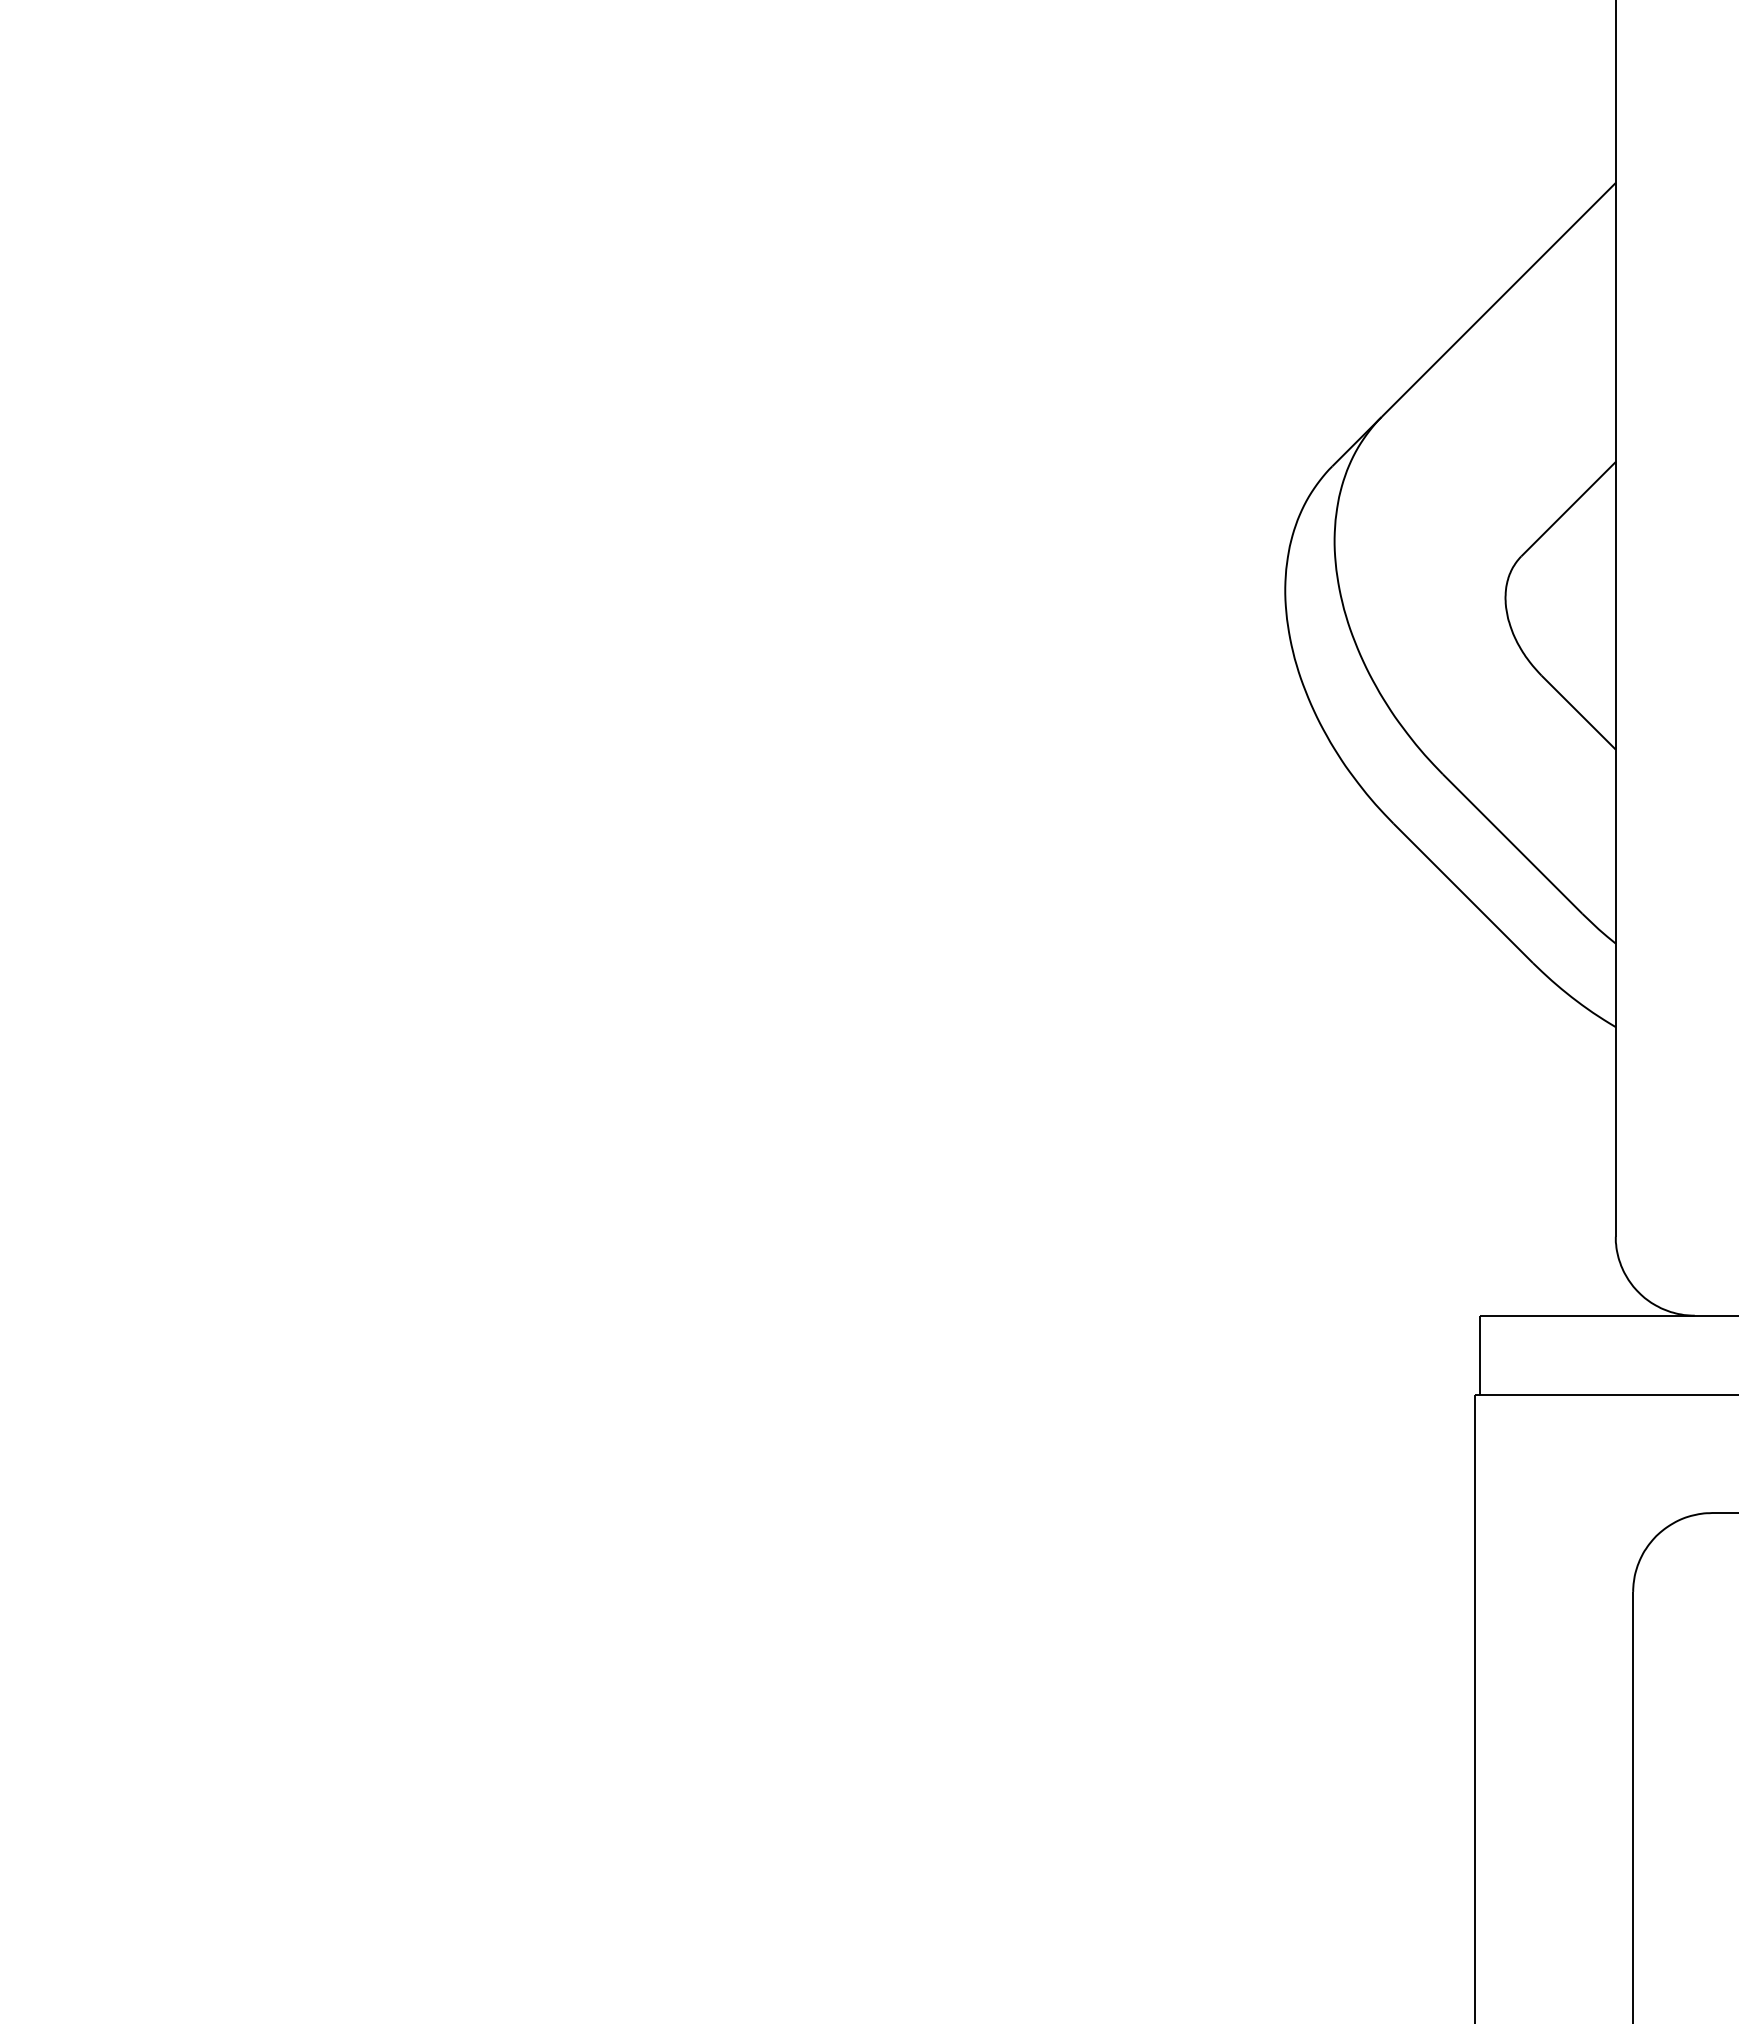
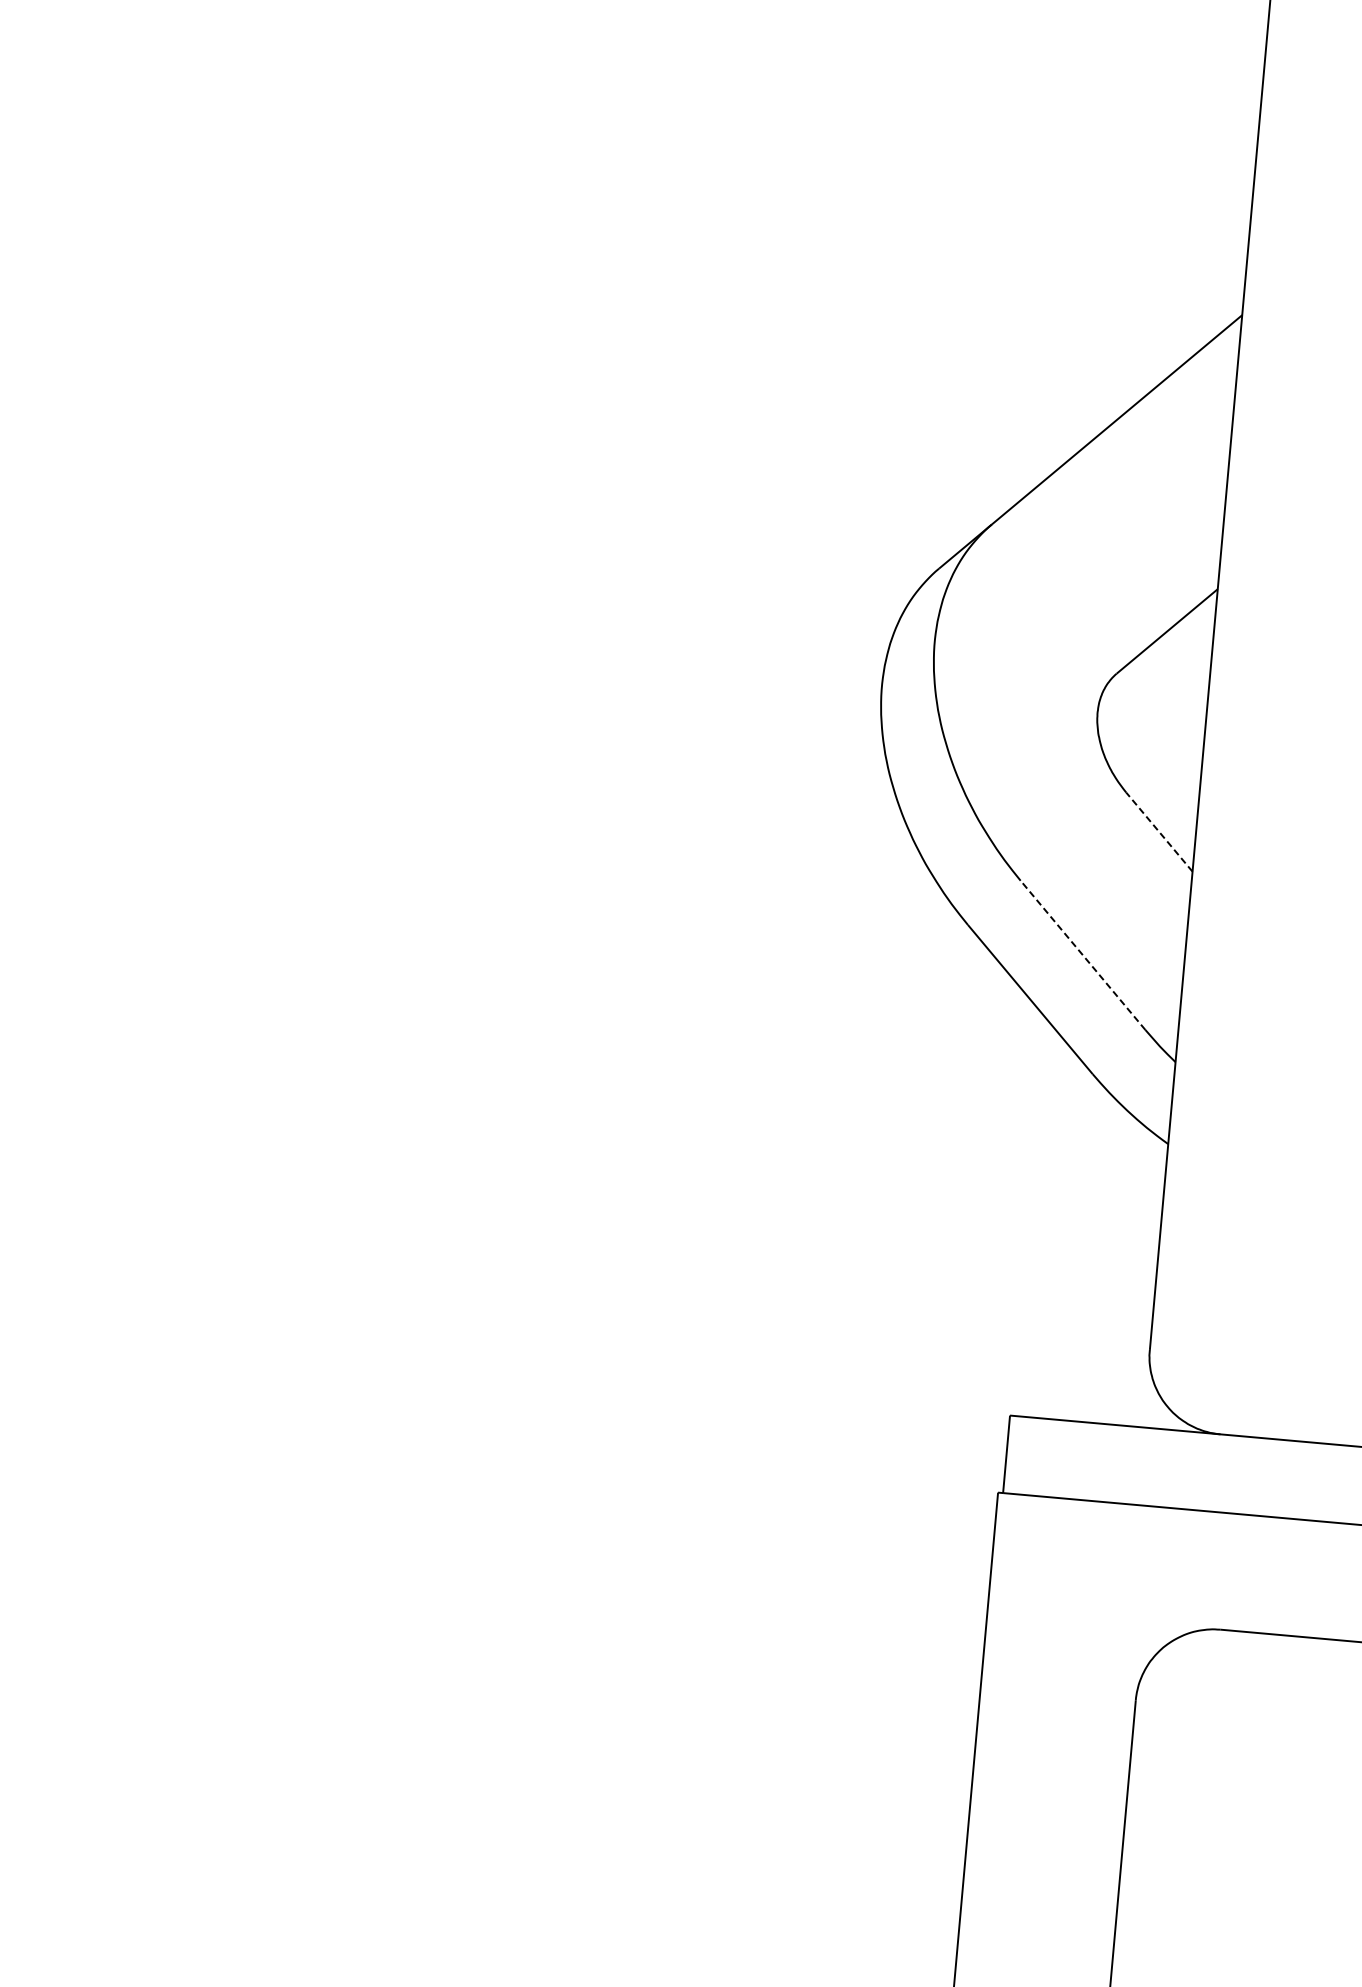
line: (1578, 712) -> (1159, 831), solid -> dashed
line: (1512, 844) -> (1082, 955), solid -> dashed

